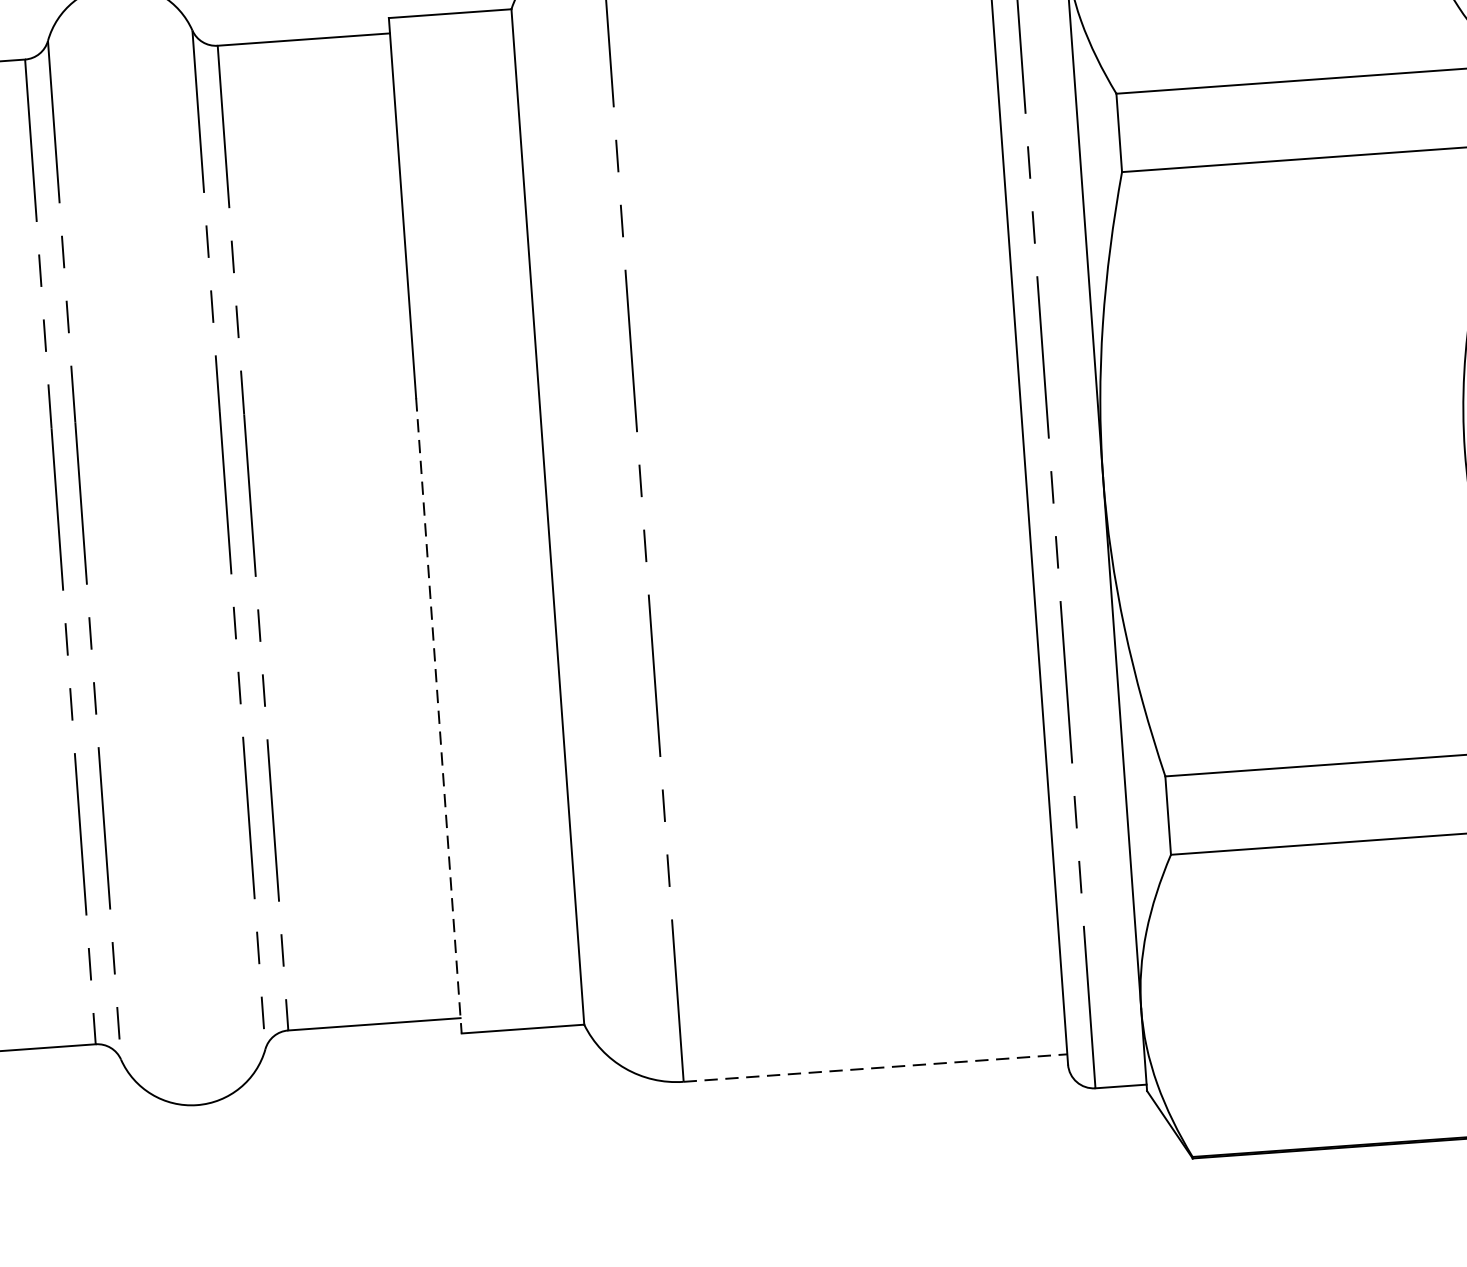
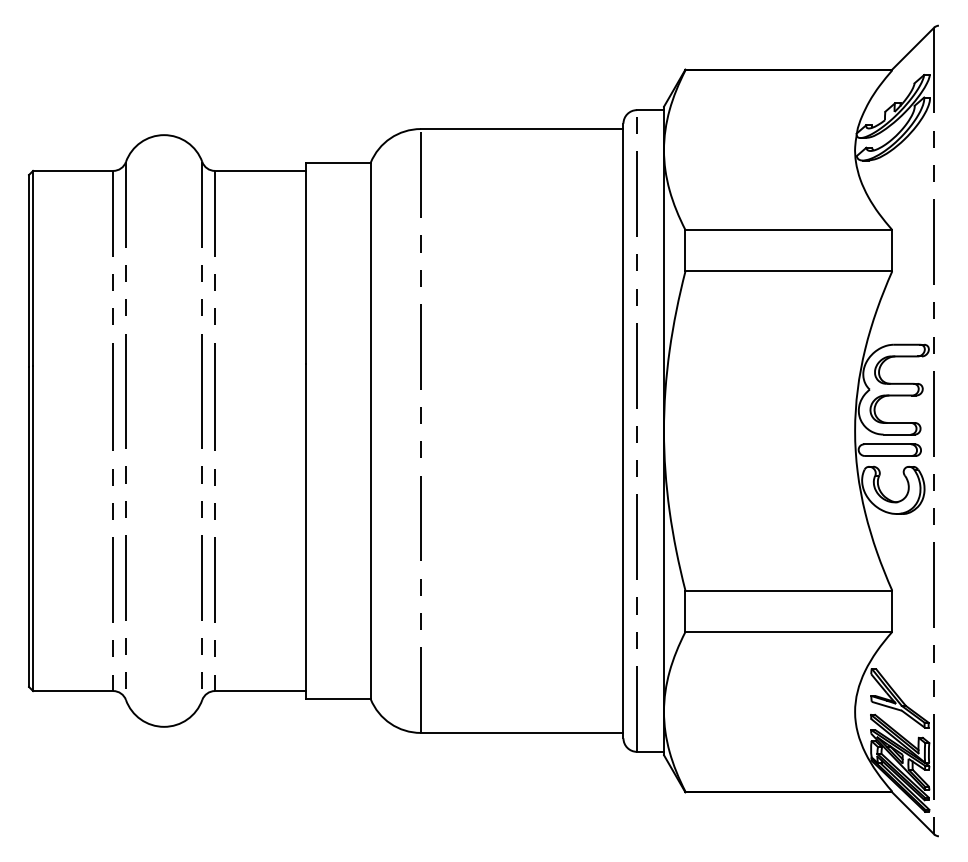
line: (438, 716) -> (305, 531), dashed -> solid
line: (876, 1067) -> (522, 732), dashed -> solid

